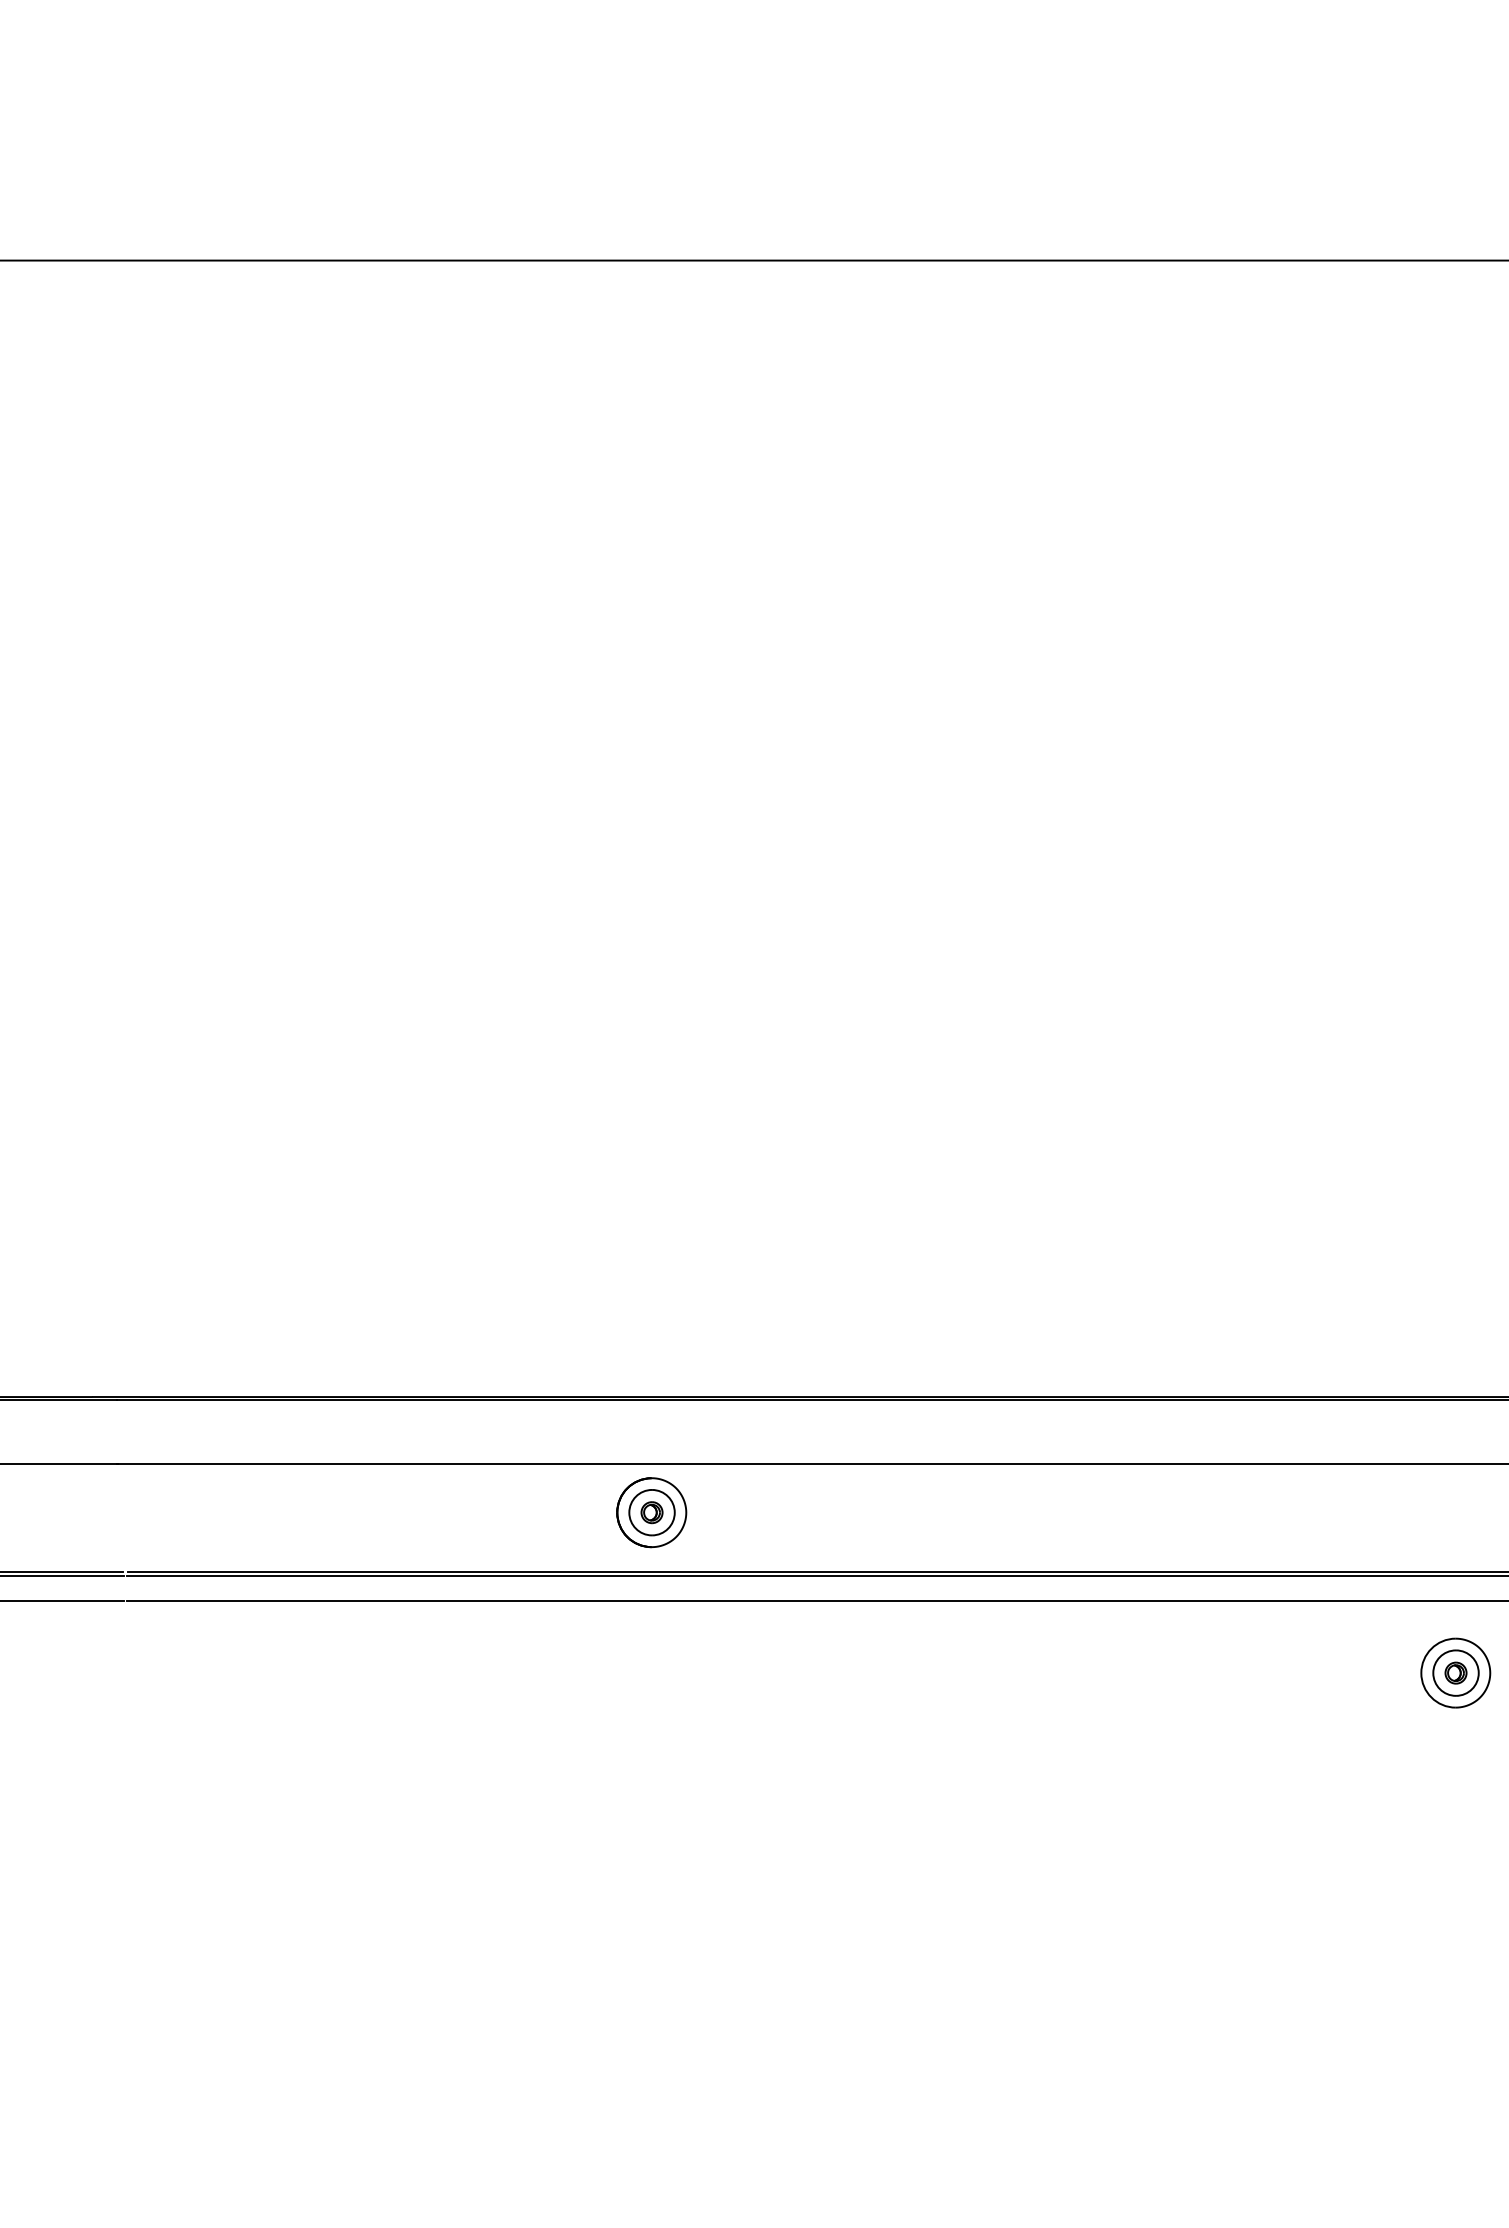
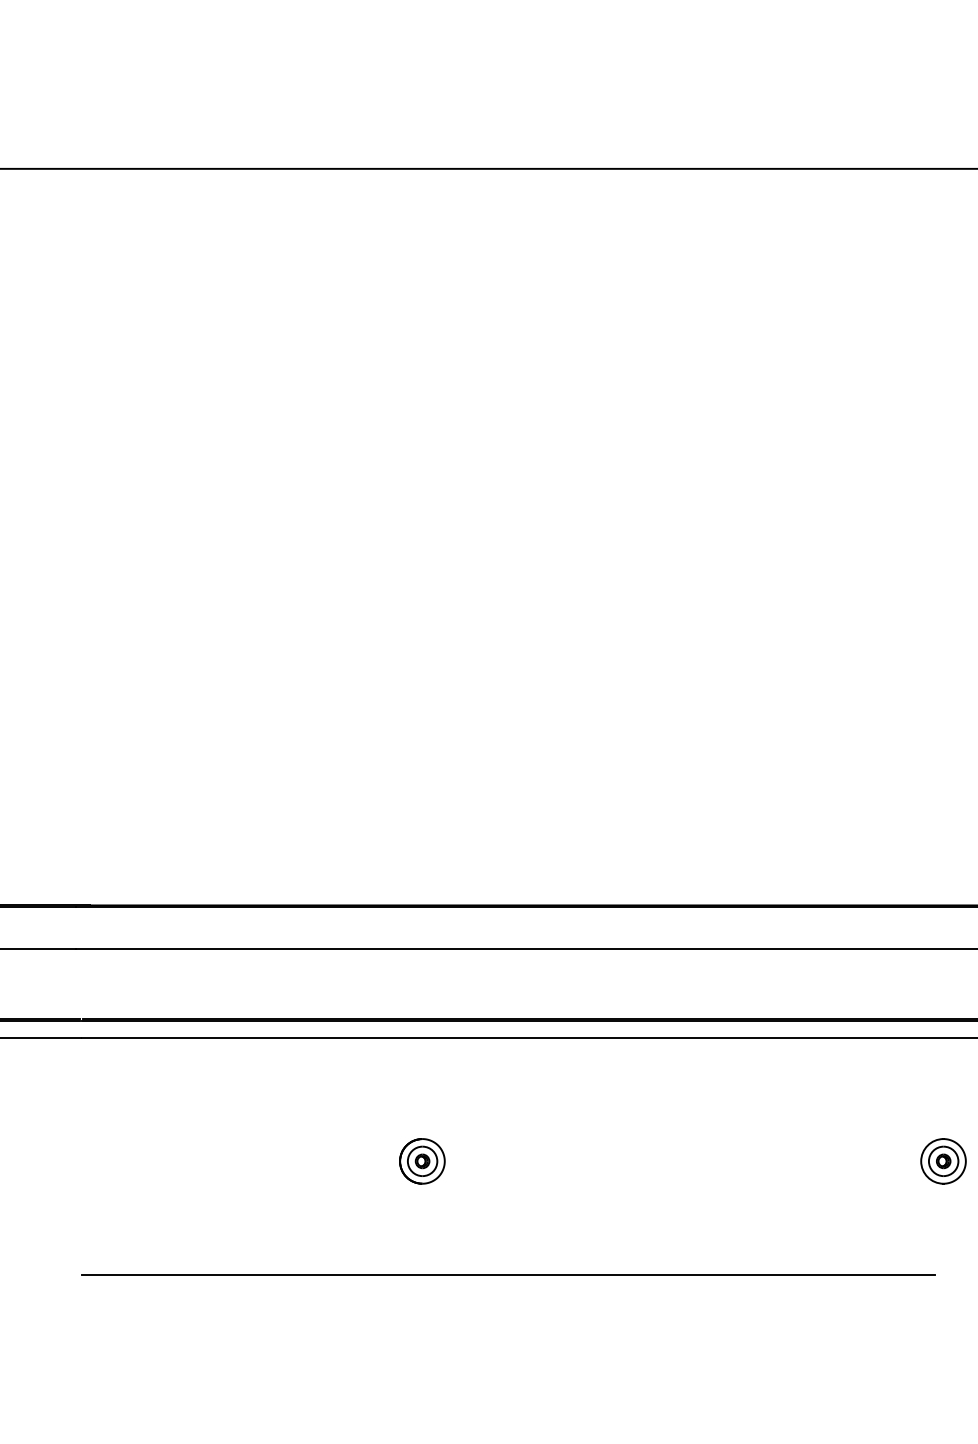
part: (651, 1512) -> (422, 1161), moved
part: (1455, 1673) -> (943, 1161), moved
line: (784, 1967) -> (508, 1275), added

